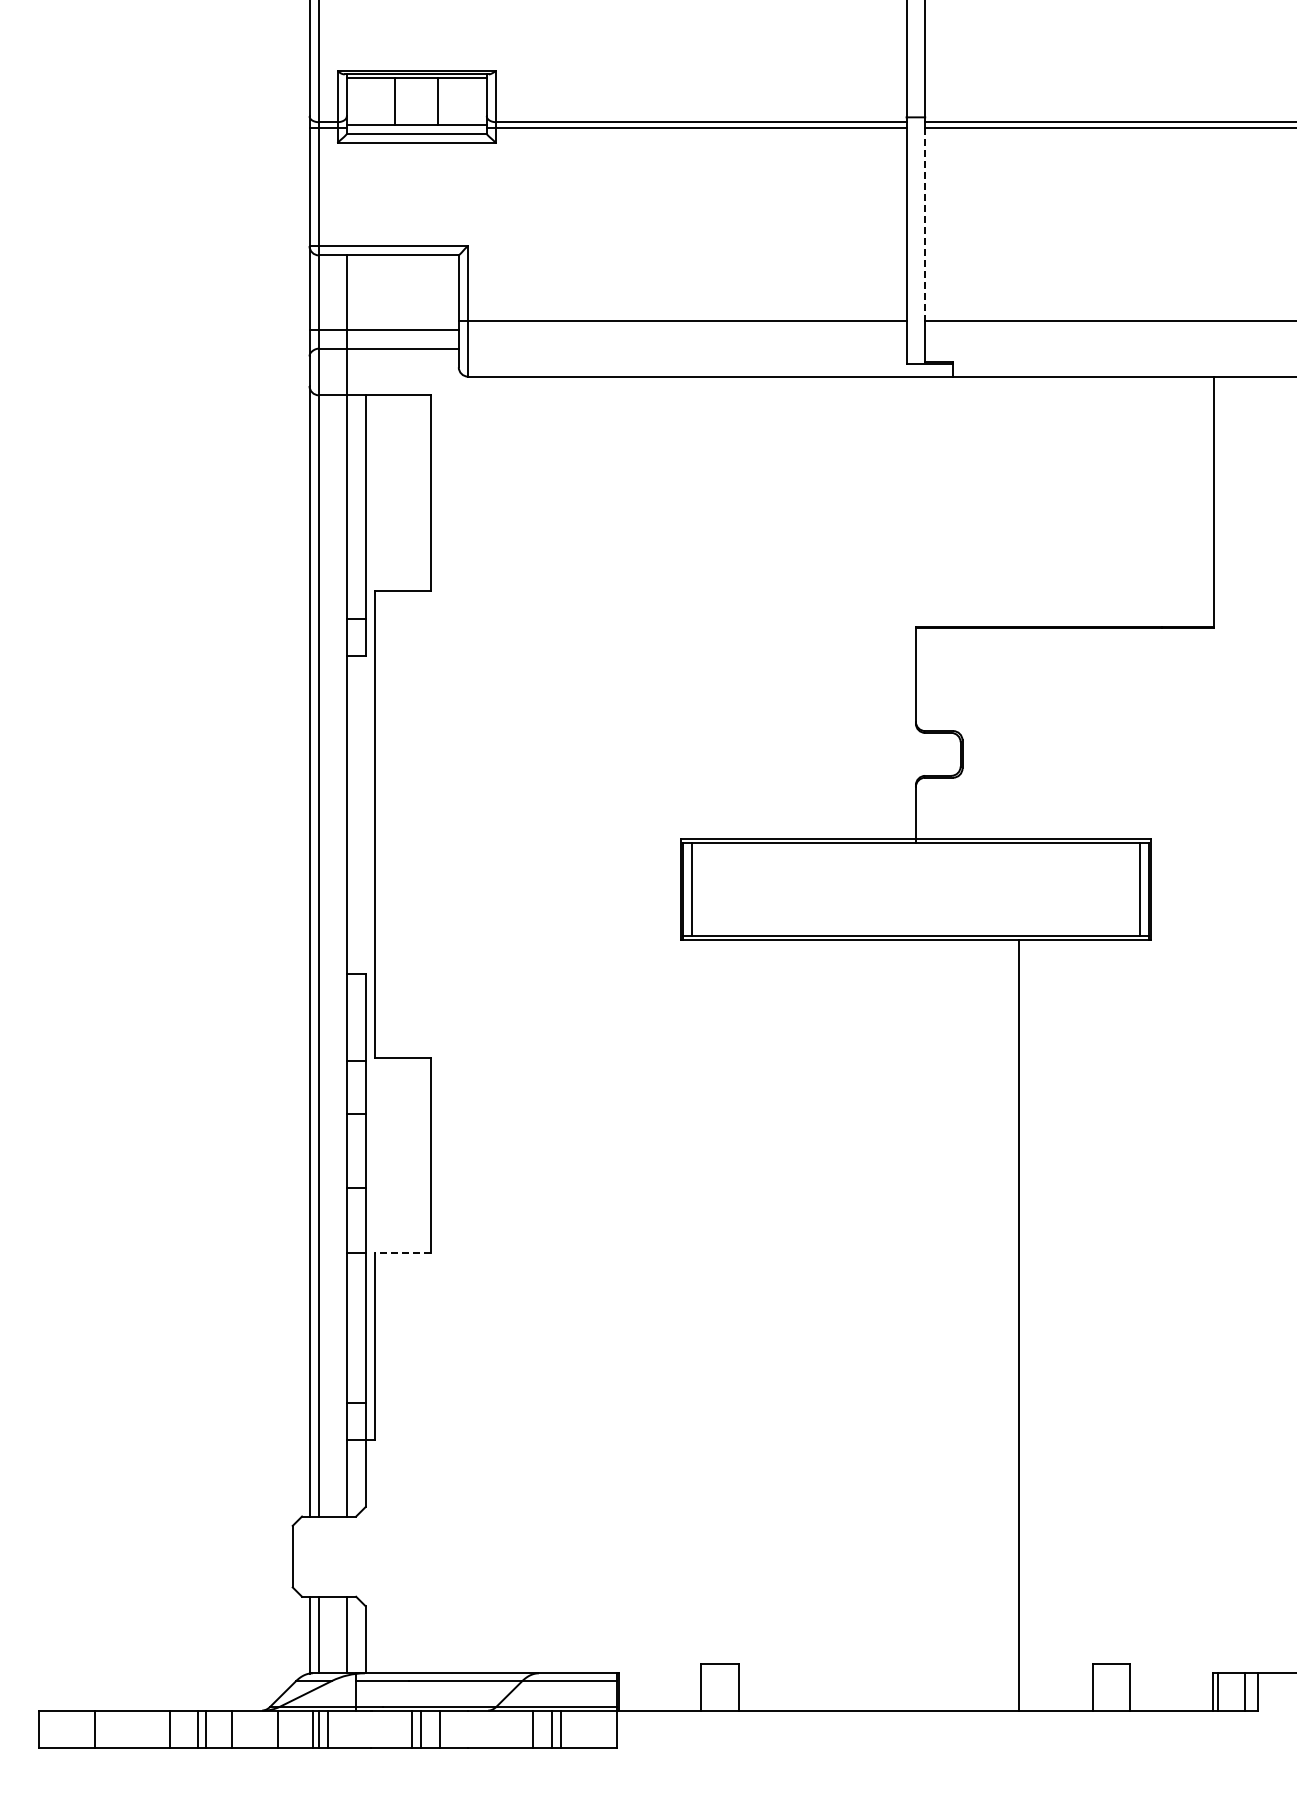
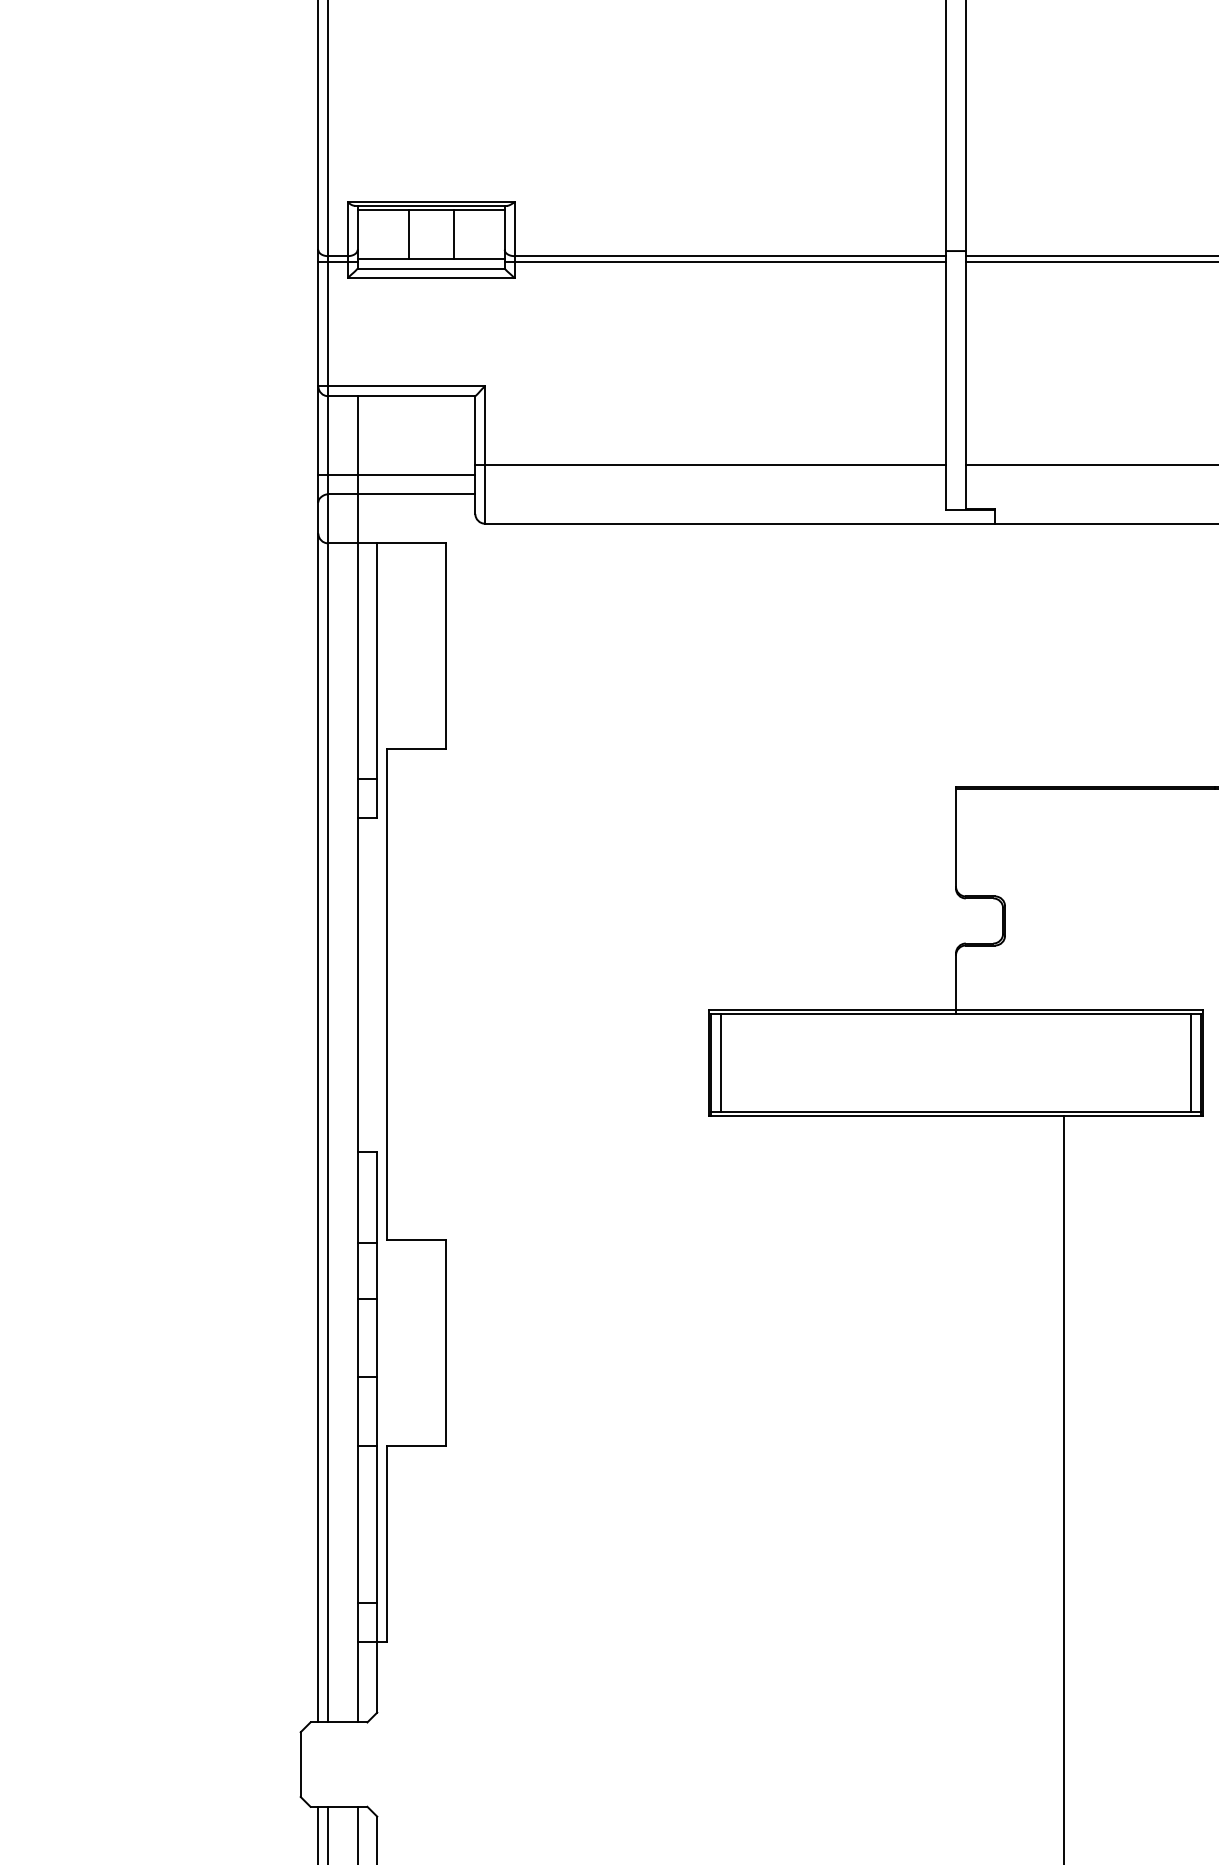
line: (925, 224) -> (966, 363), dashed -> solid
line: (402, 1253) -> (416, 1445), dashed -> solid

